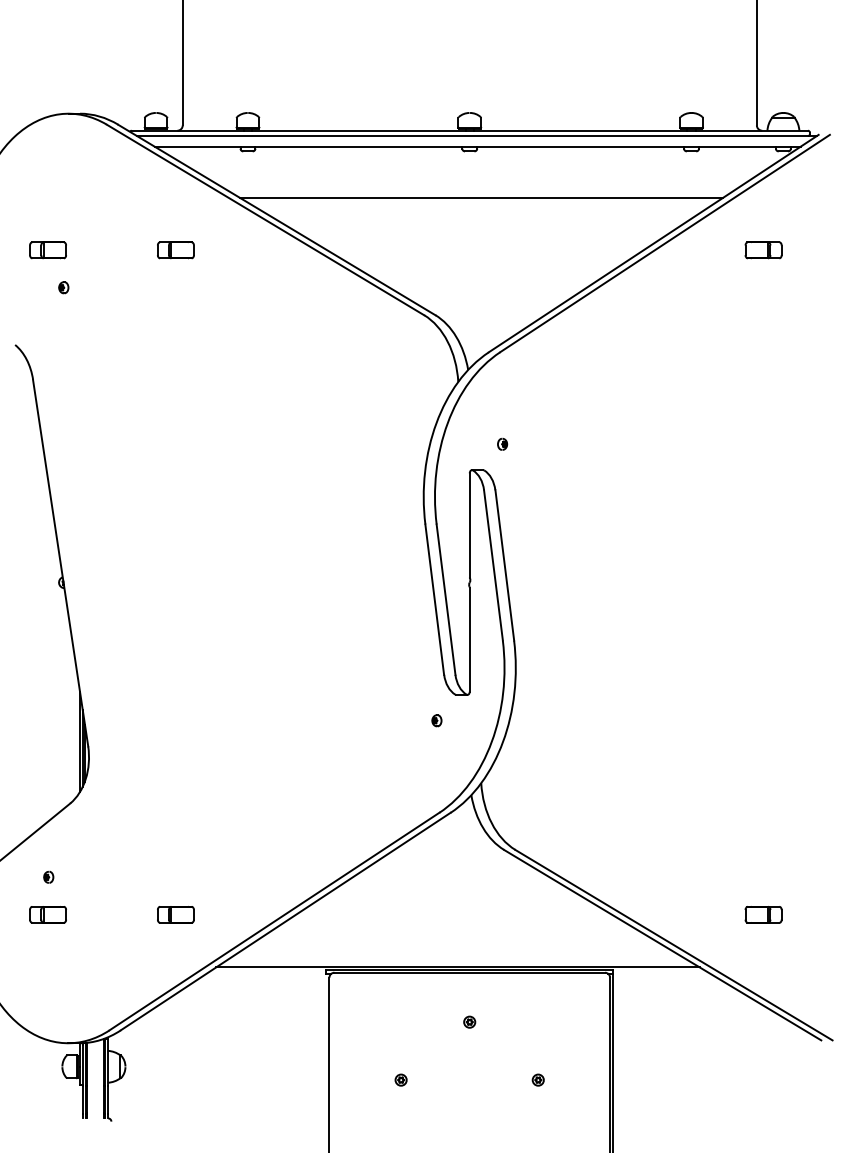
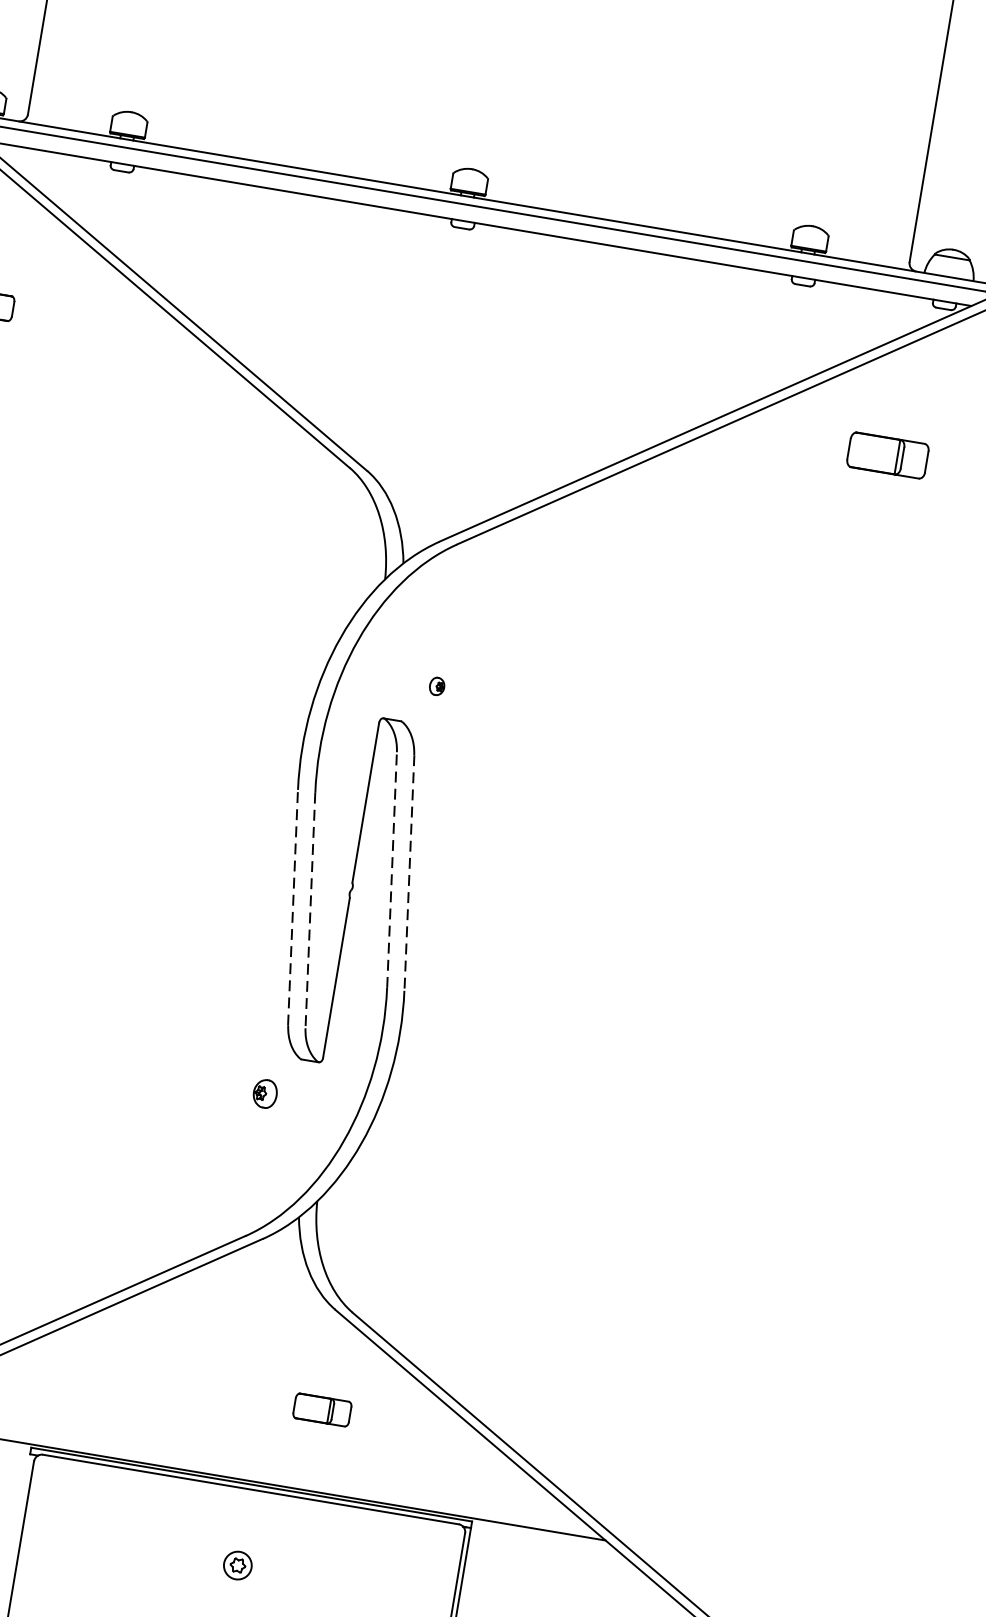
line: (481, 197) -> (468, 302), removed
part: (763, 250) -> (887, 455), size x1.4
line: (493, 565) -> (392, 870), solid -> dashed
line: (504, 565) -> (408, 873), solid -> dashed
line: (434, 599) -> (292, 907), solid -> dashed
line: (446, 599) -> (311, 910), solid -> dashed
part: (436, 720) -> (264, 1093), size x1.6
part: (763, 914) -> (322, 1409), moved
part: (469, 1021) -> (238, 1564), size x1.6

